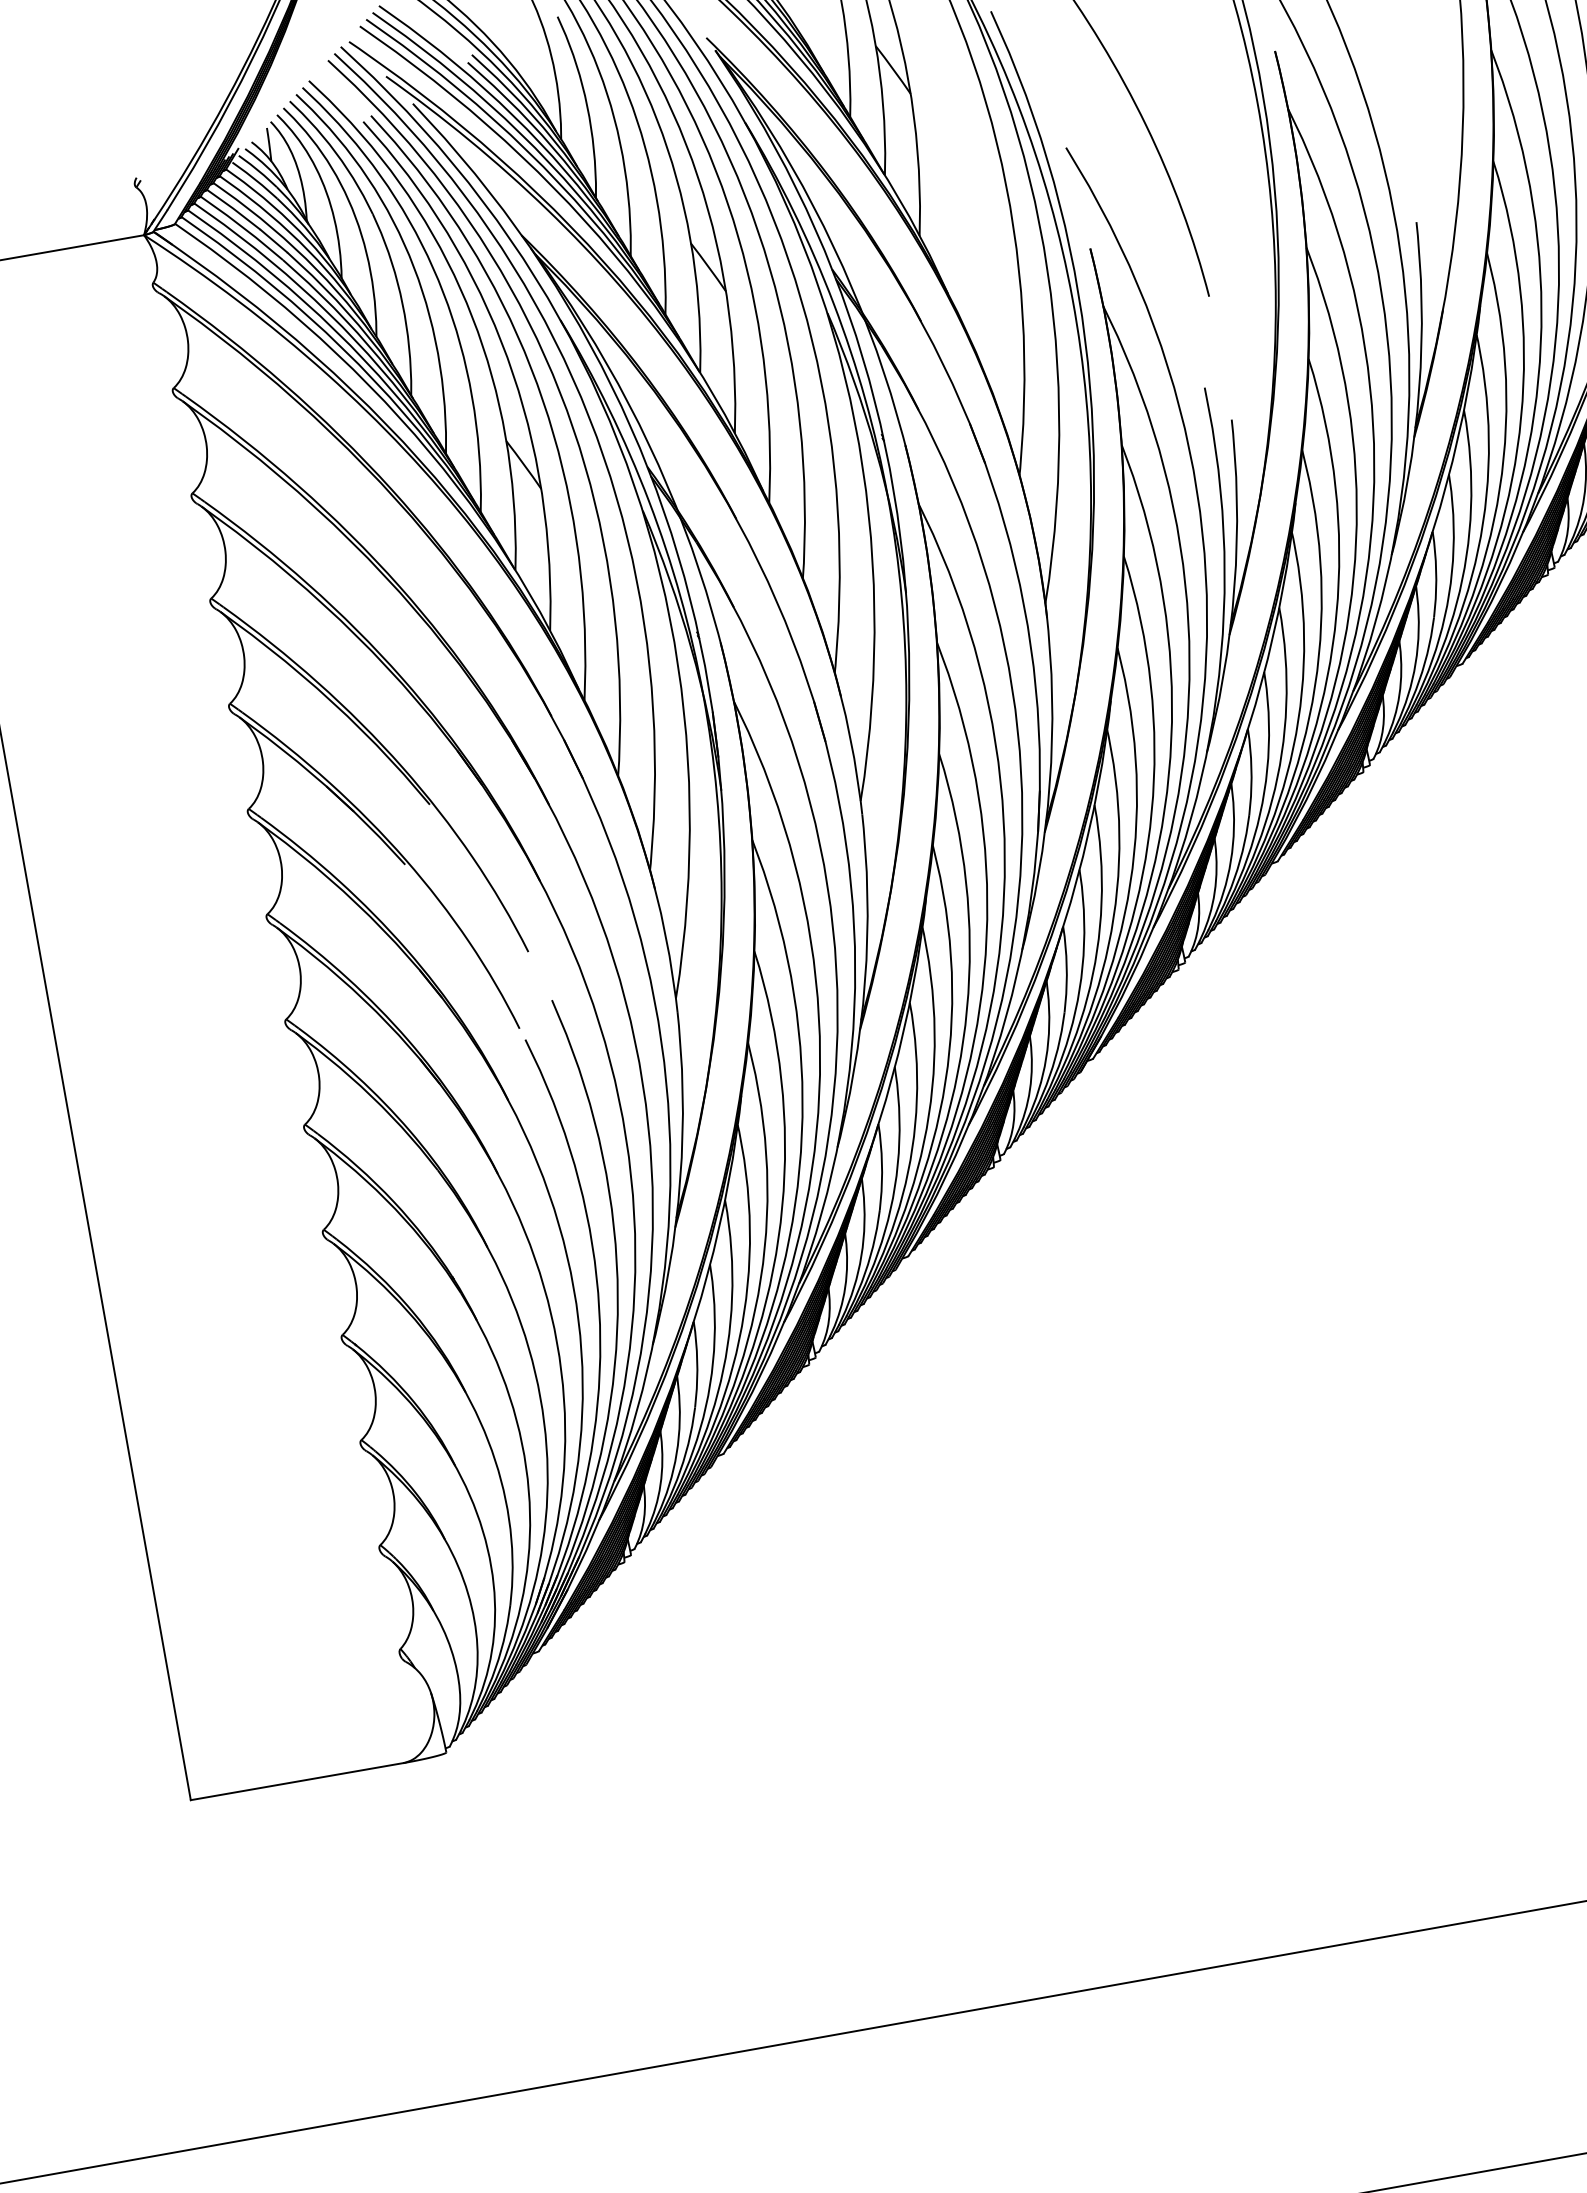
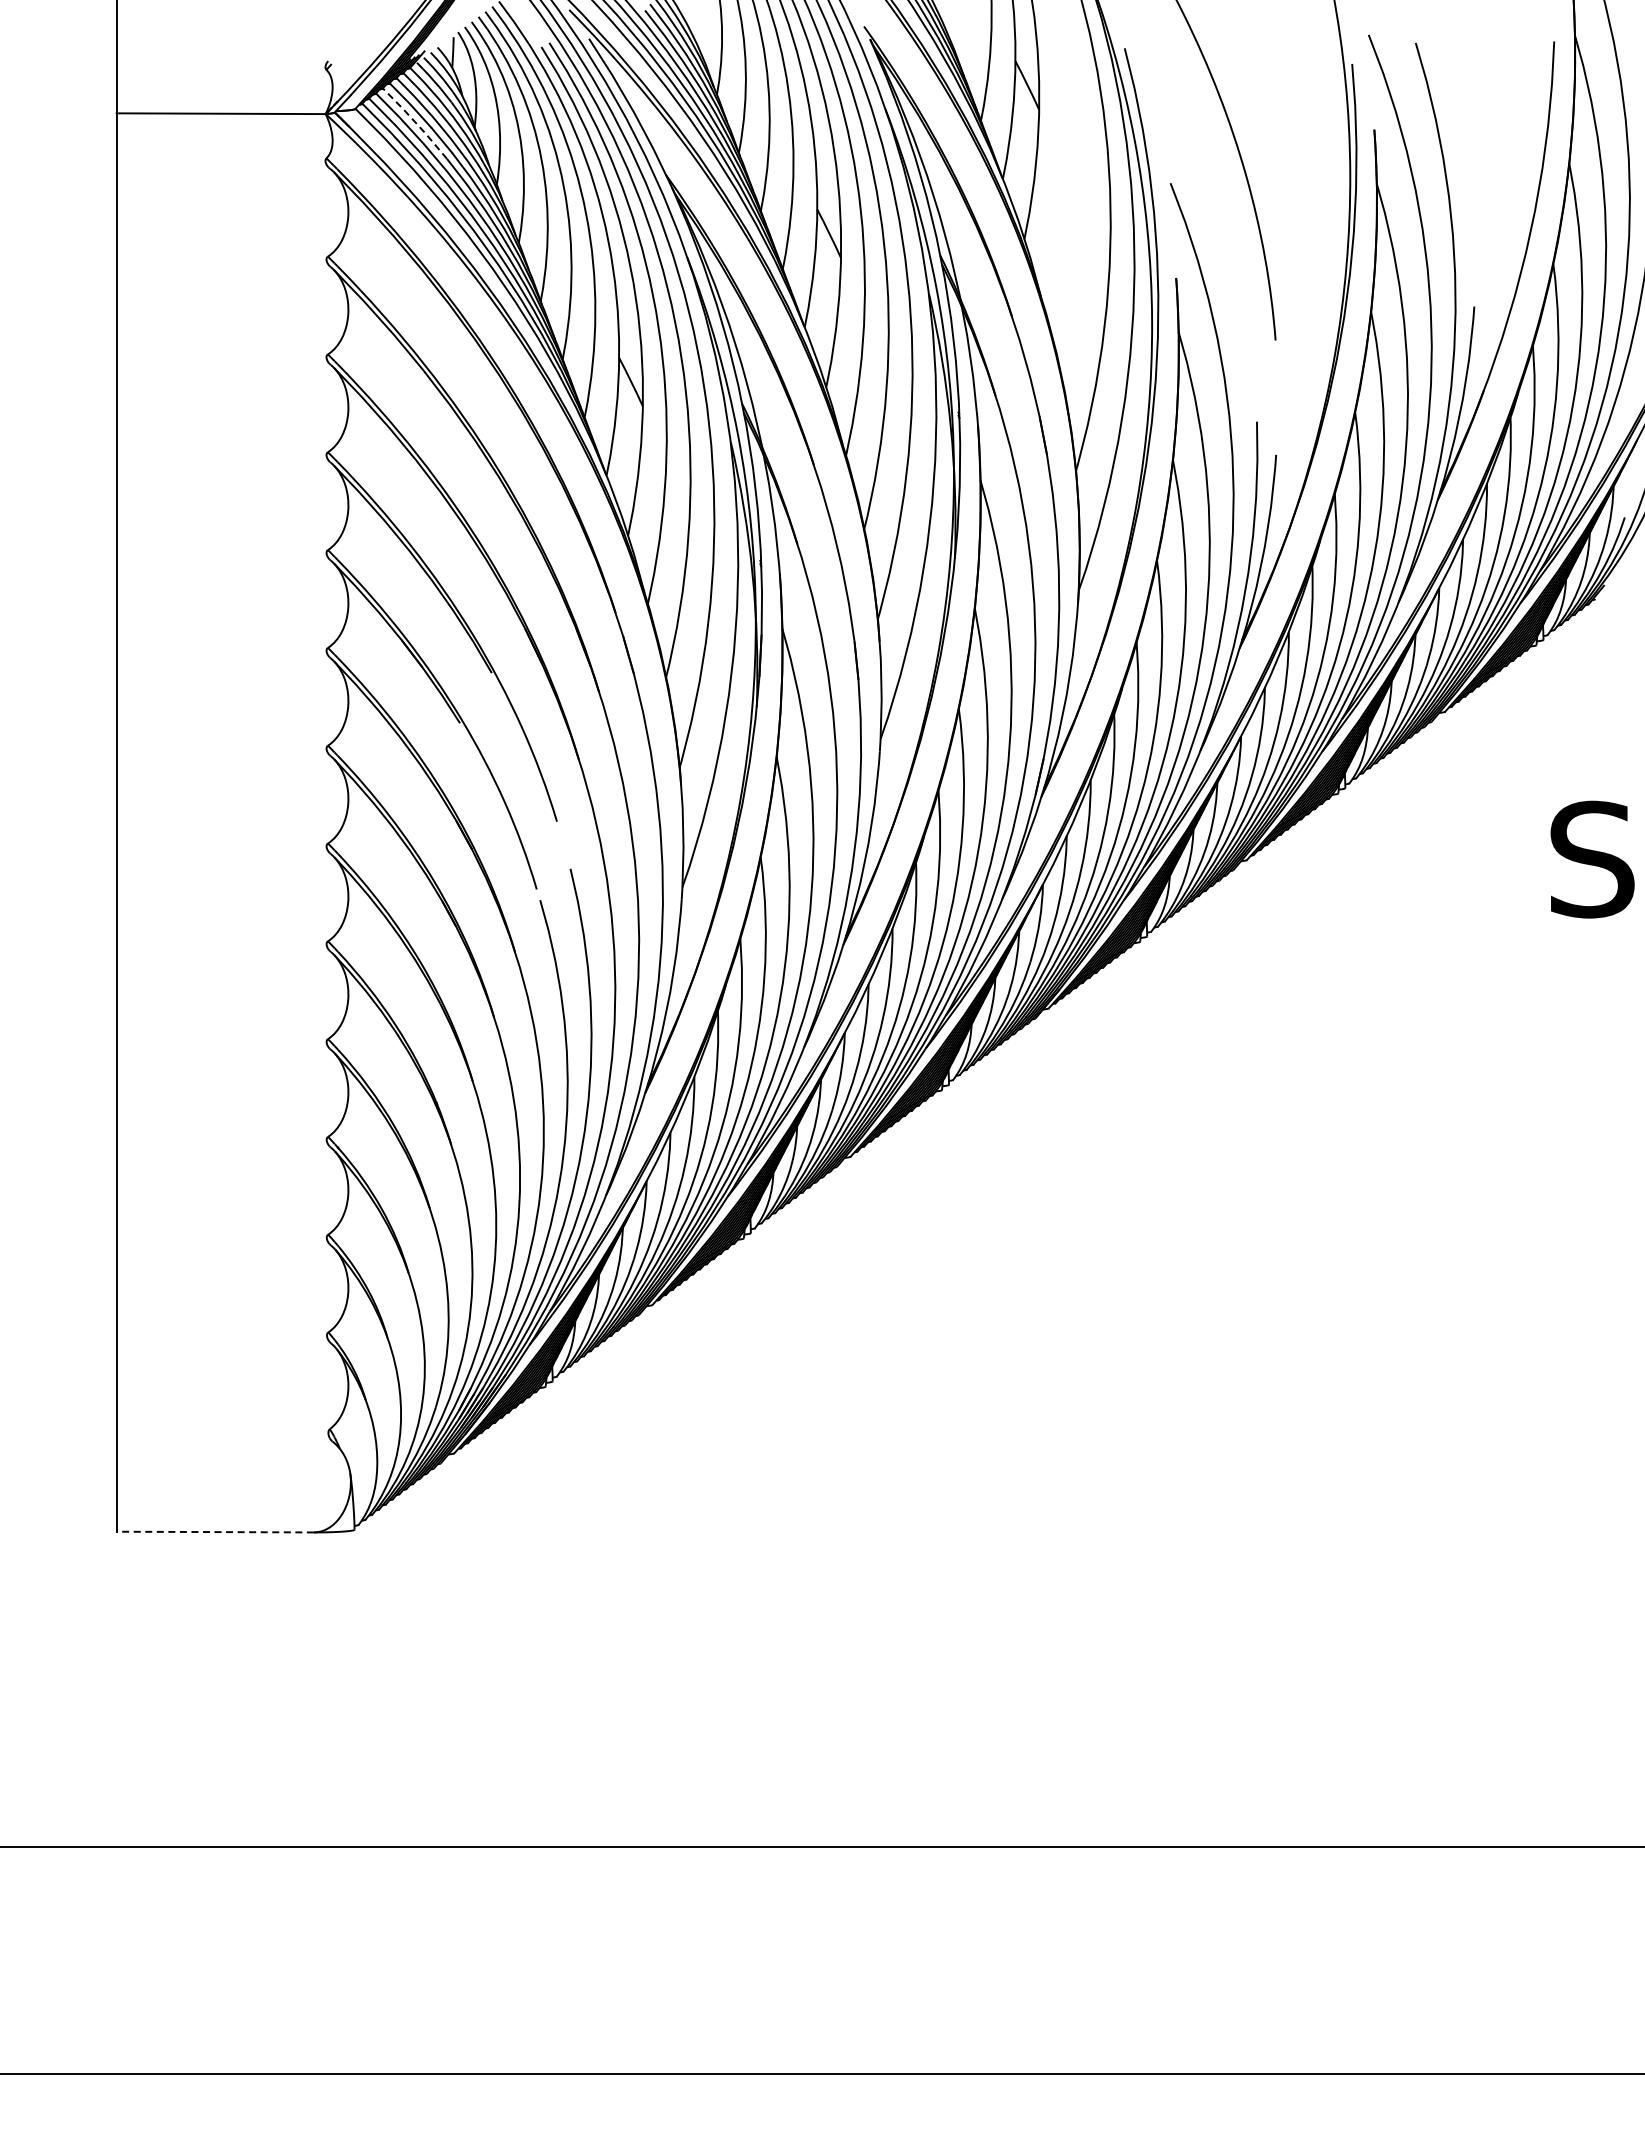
line: (242, 227) -> (415, 122), solid -> dashed
line: (297, 1782) -> (215, 1532), solid -> dashed

